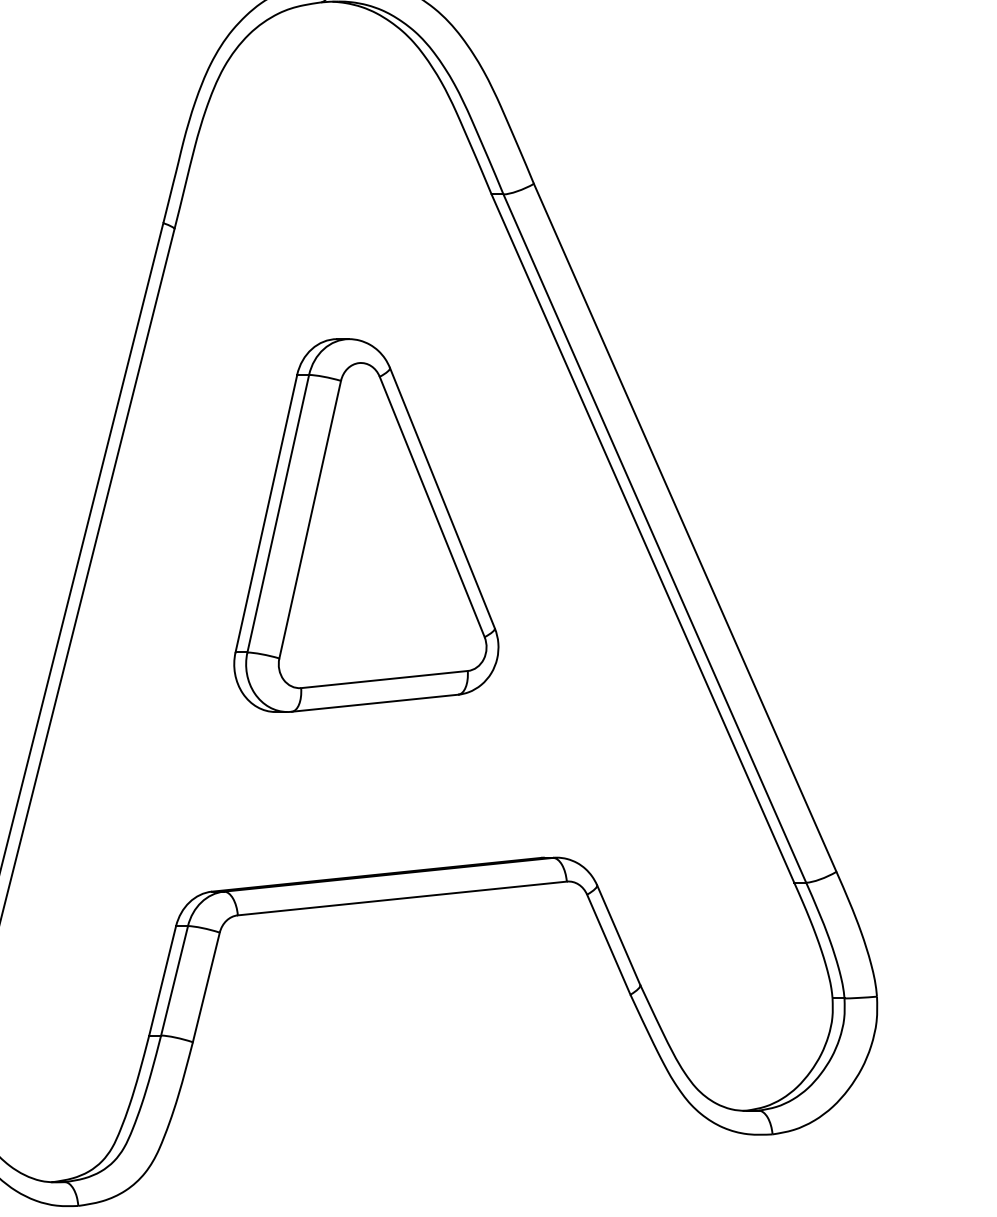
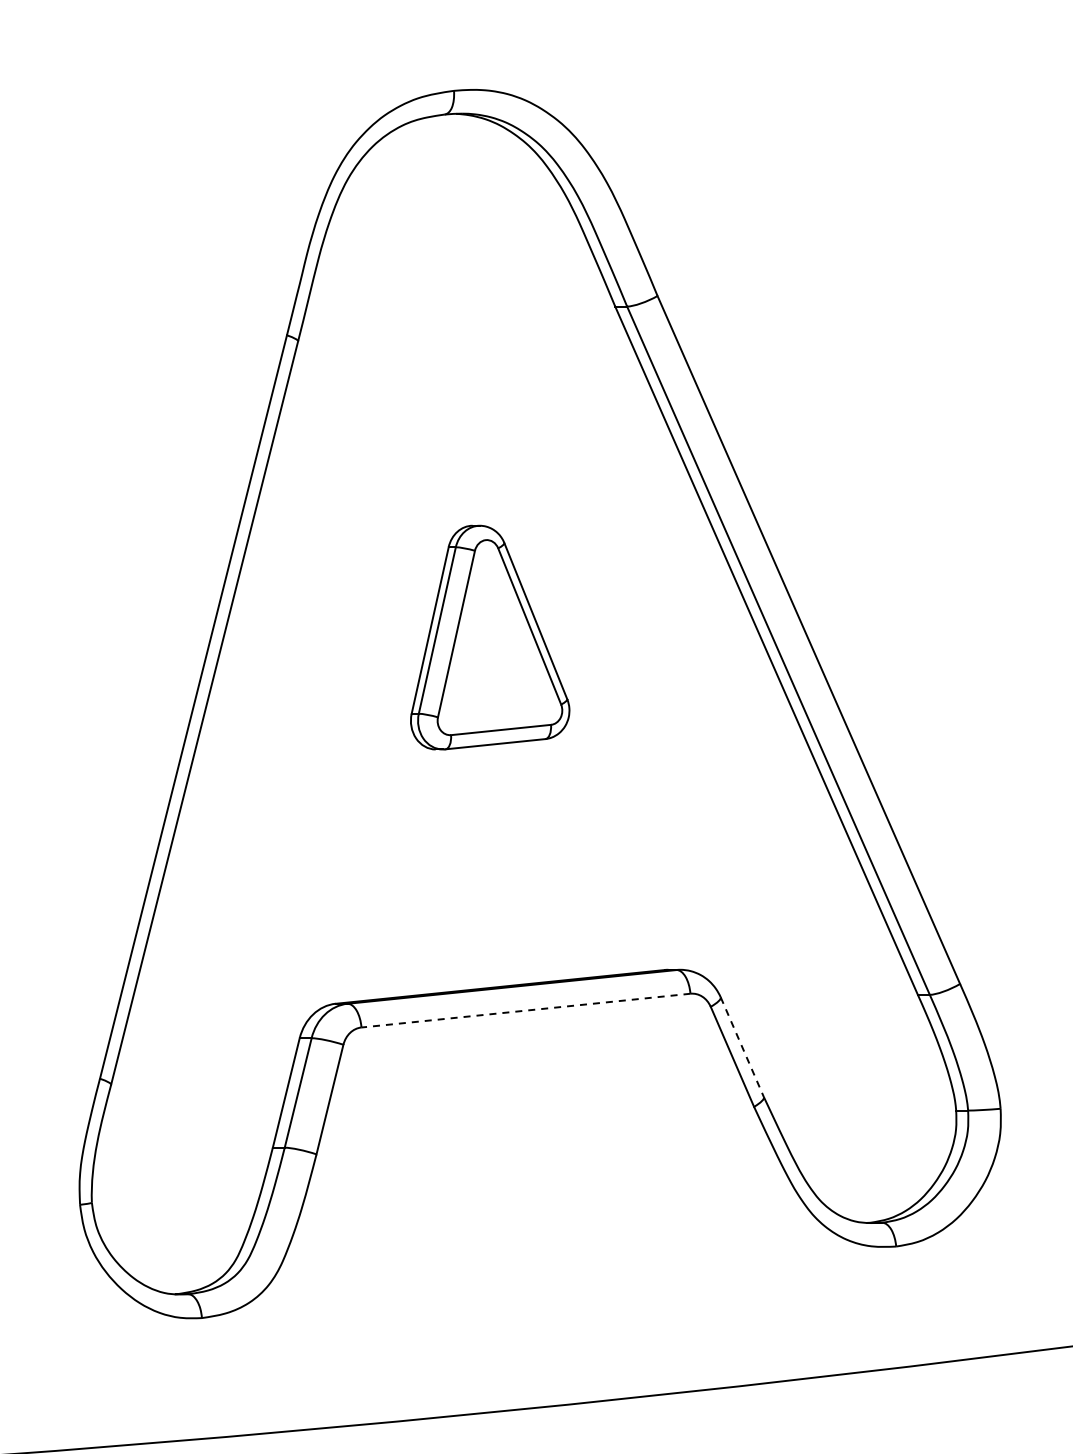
part: (366, 525) -> (490, 637), size x0.6
line: (401, 898) -> (525, 1010), solid -> dashed
line: (618, 935) -> (742, 1047), solid -> dashed

